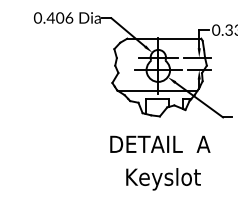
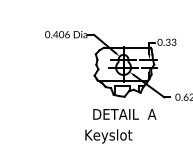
text: (162, 179) -> (108, 136), moved

